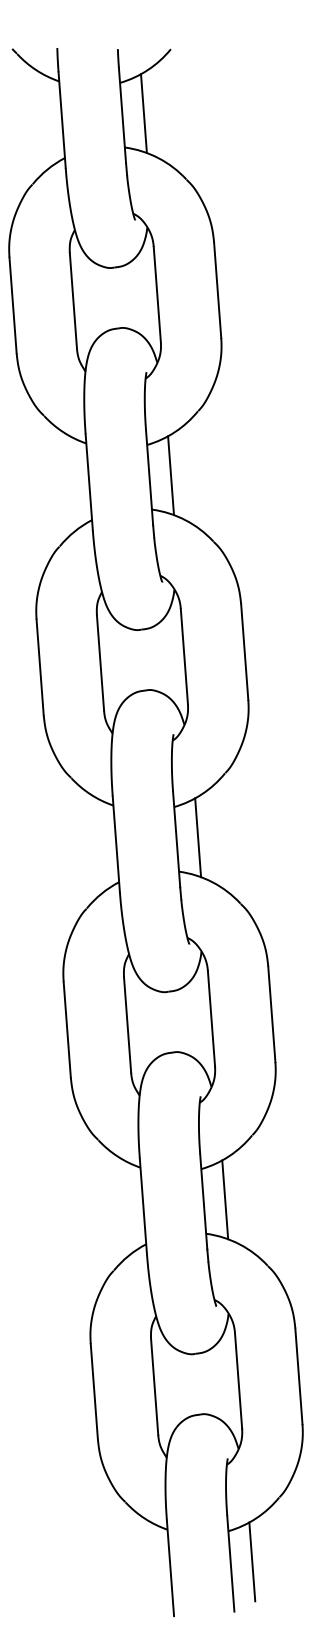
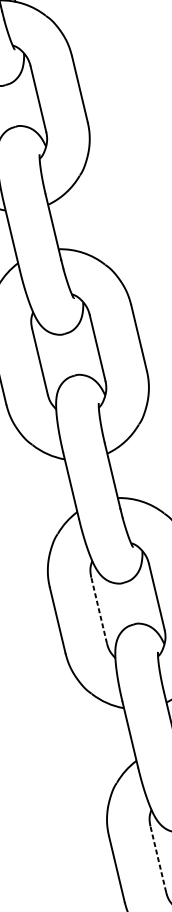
line: (170, 475) -> (67, 223), removed
line: (198, 837) -> (127, 472), removed
line: (127, 1025) -> (99, 610), solid -> dashed
line: (154, 1387) -> (158, 859), solid -> dashed

